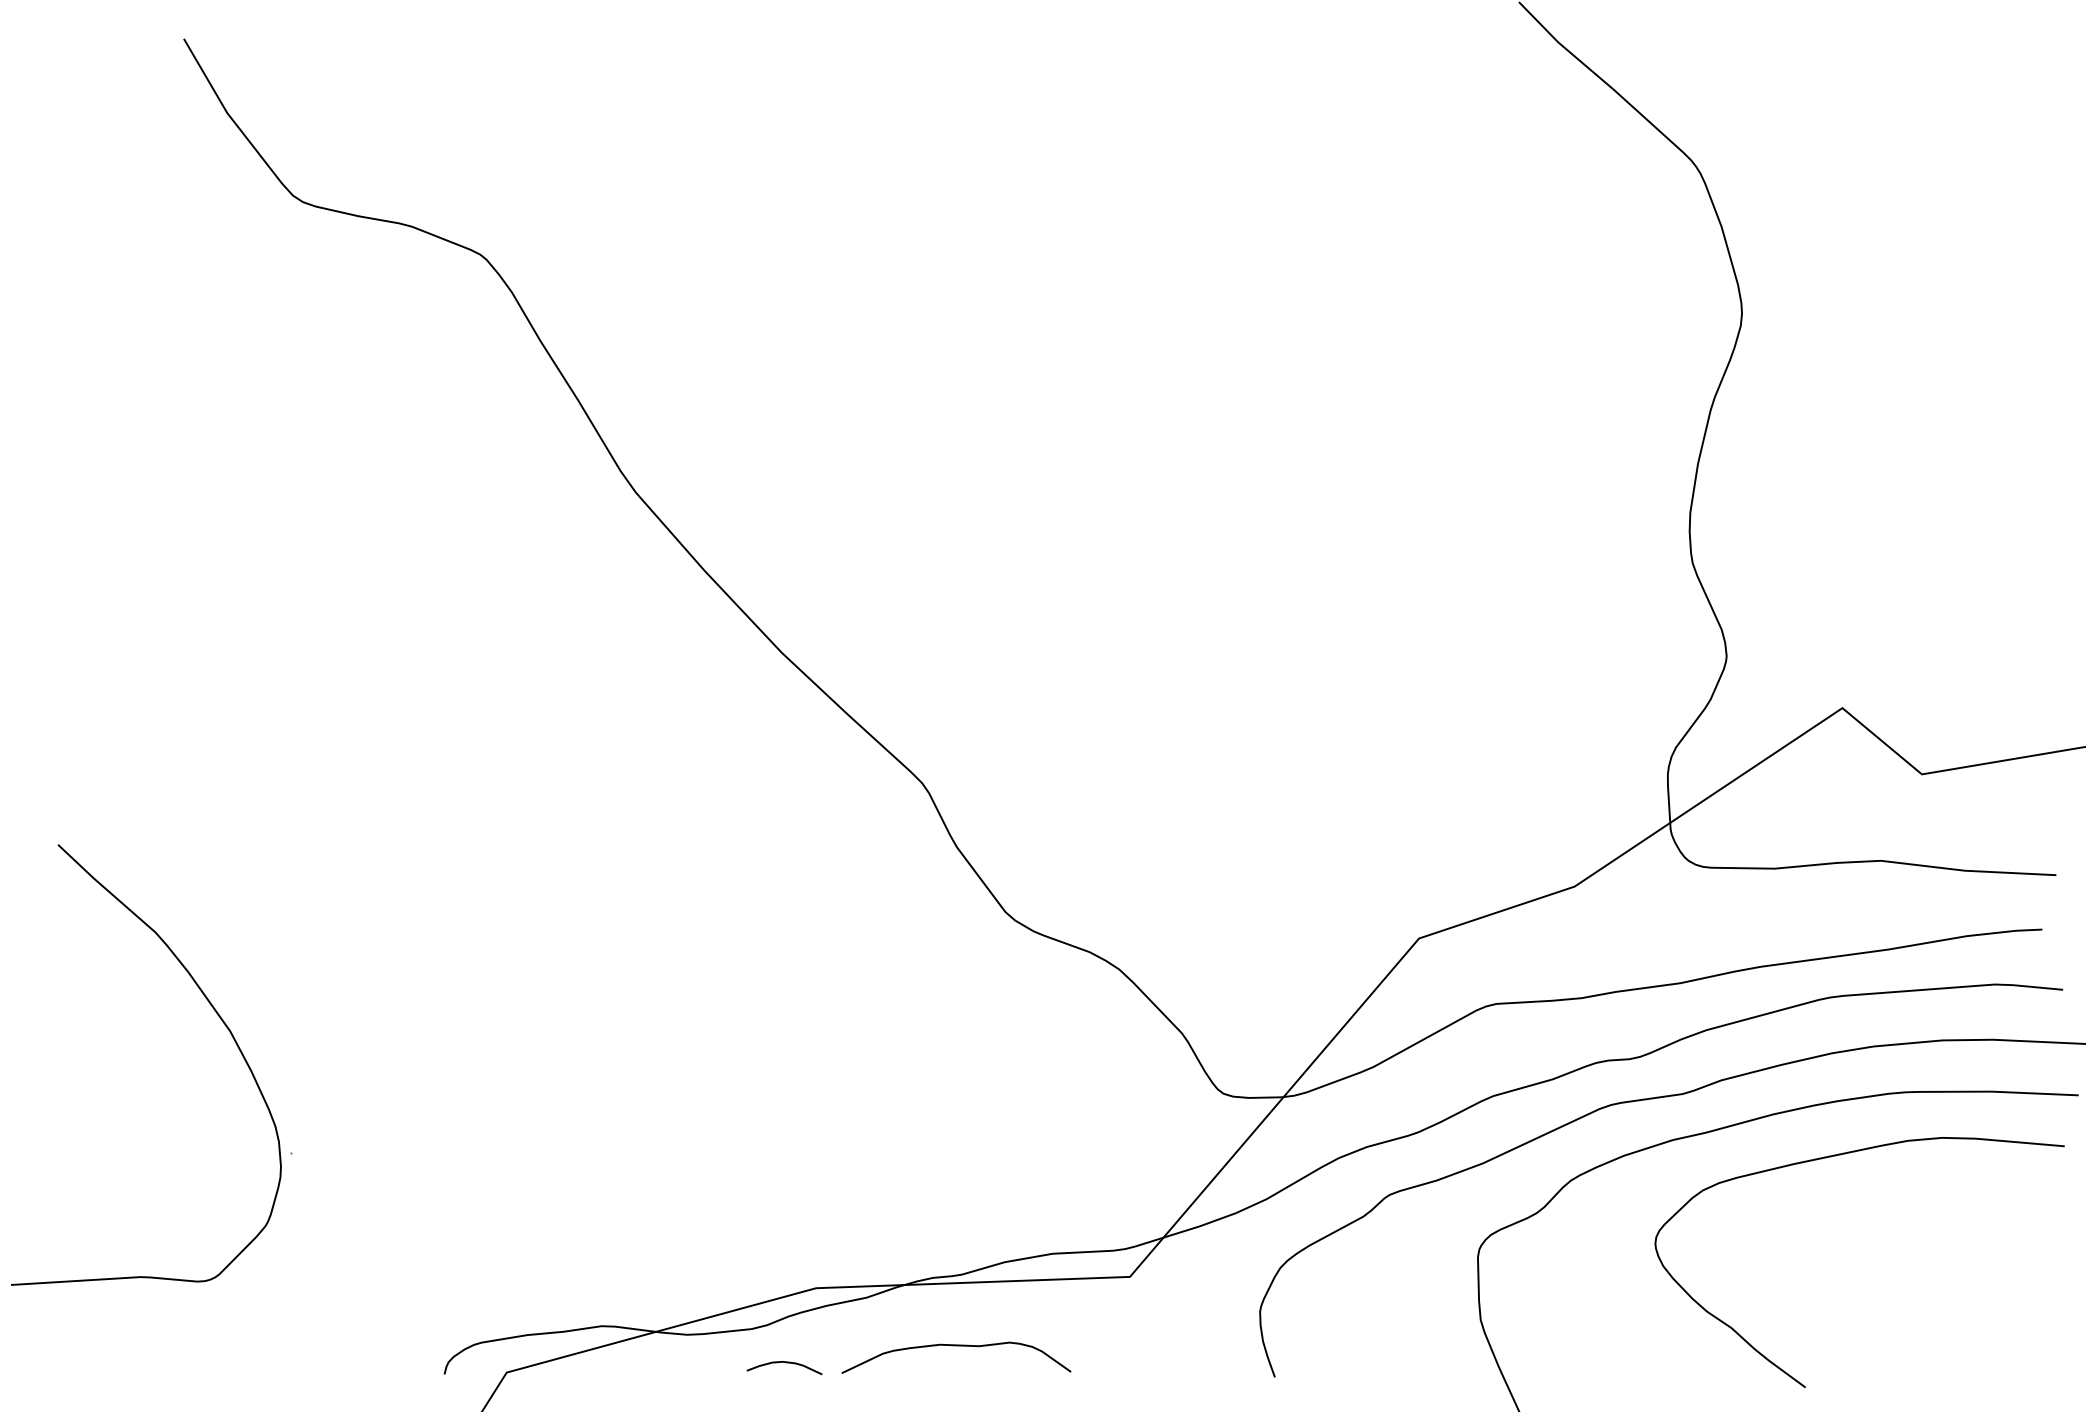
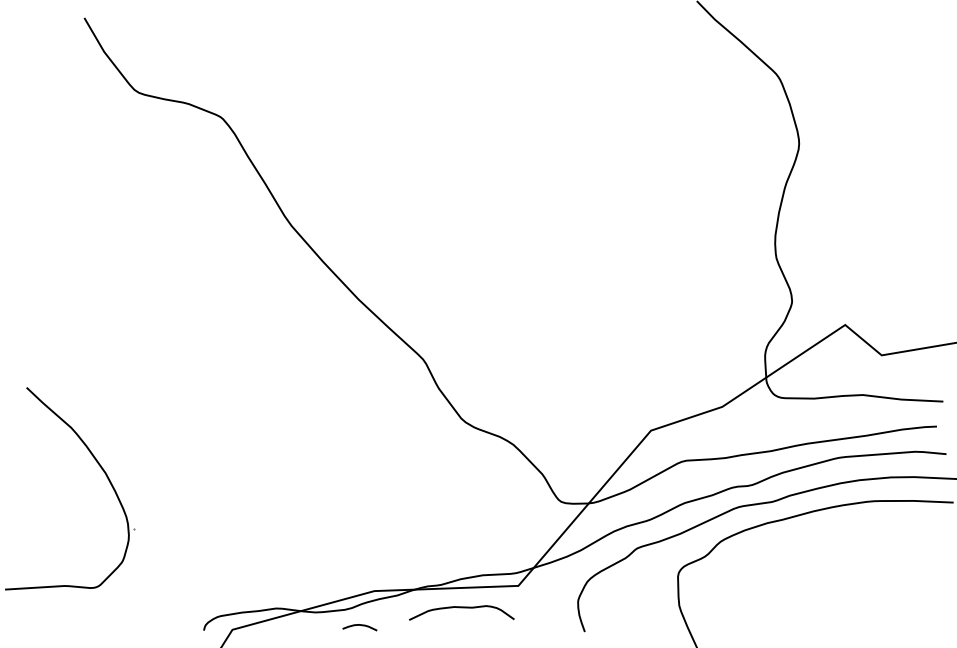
curve: (1834, 1158) -> (841, 531), removed
curve: (955, 1347) -> (461, 608), moved

